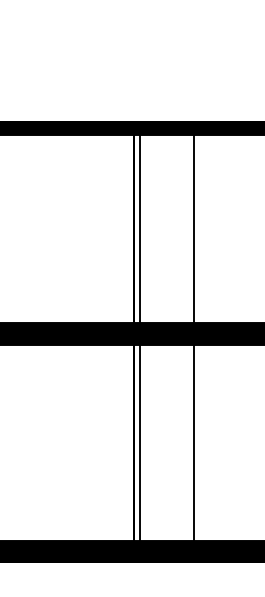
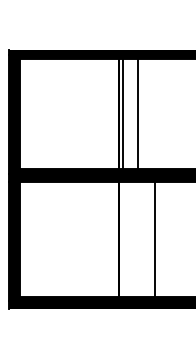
line: (194, 228) -> (137, 113), moved
line: (139, 443) -> (122, 239), removed

